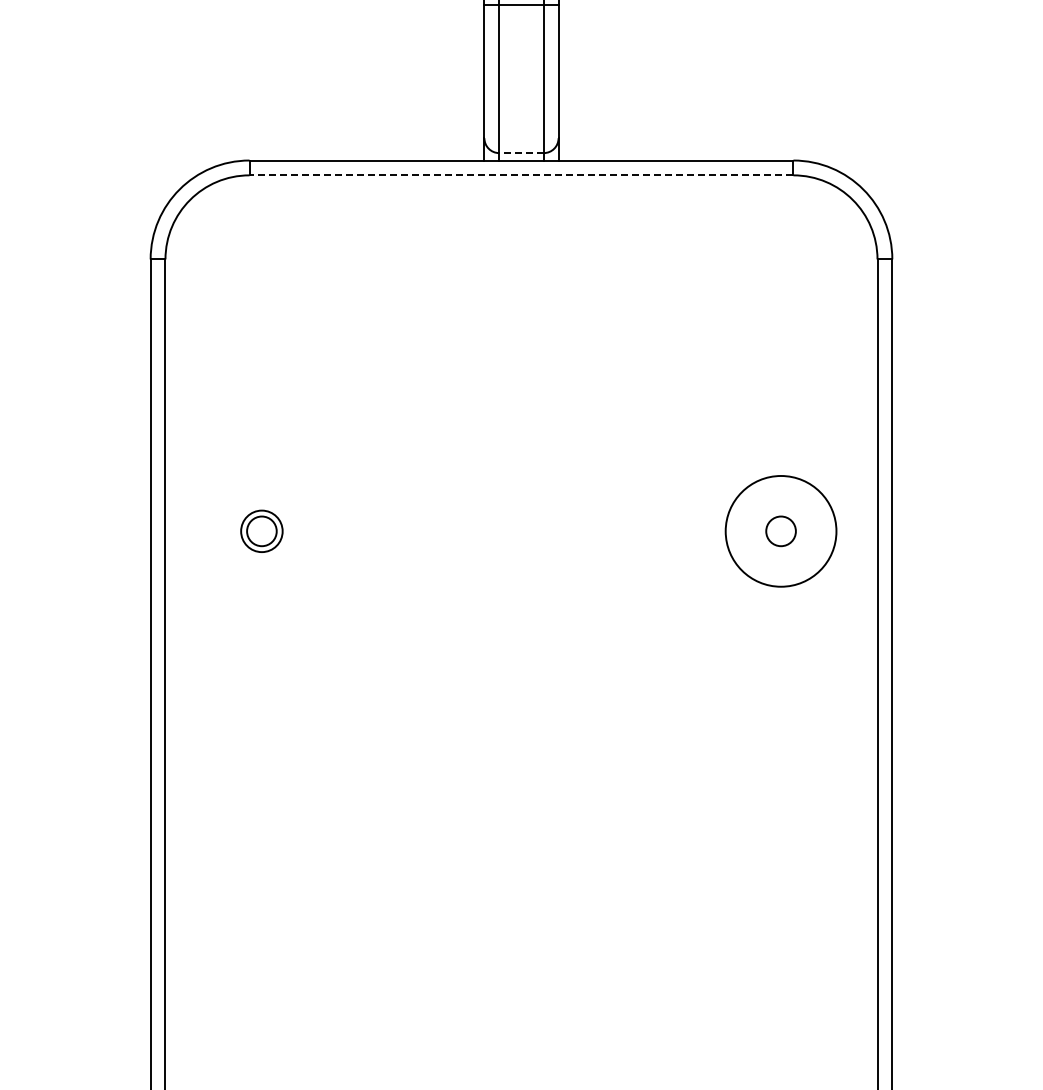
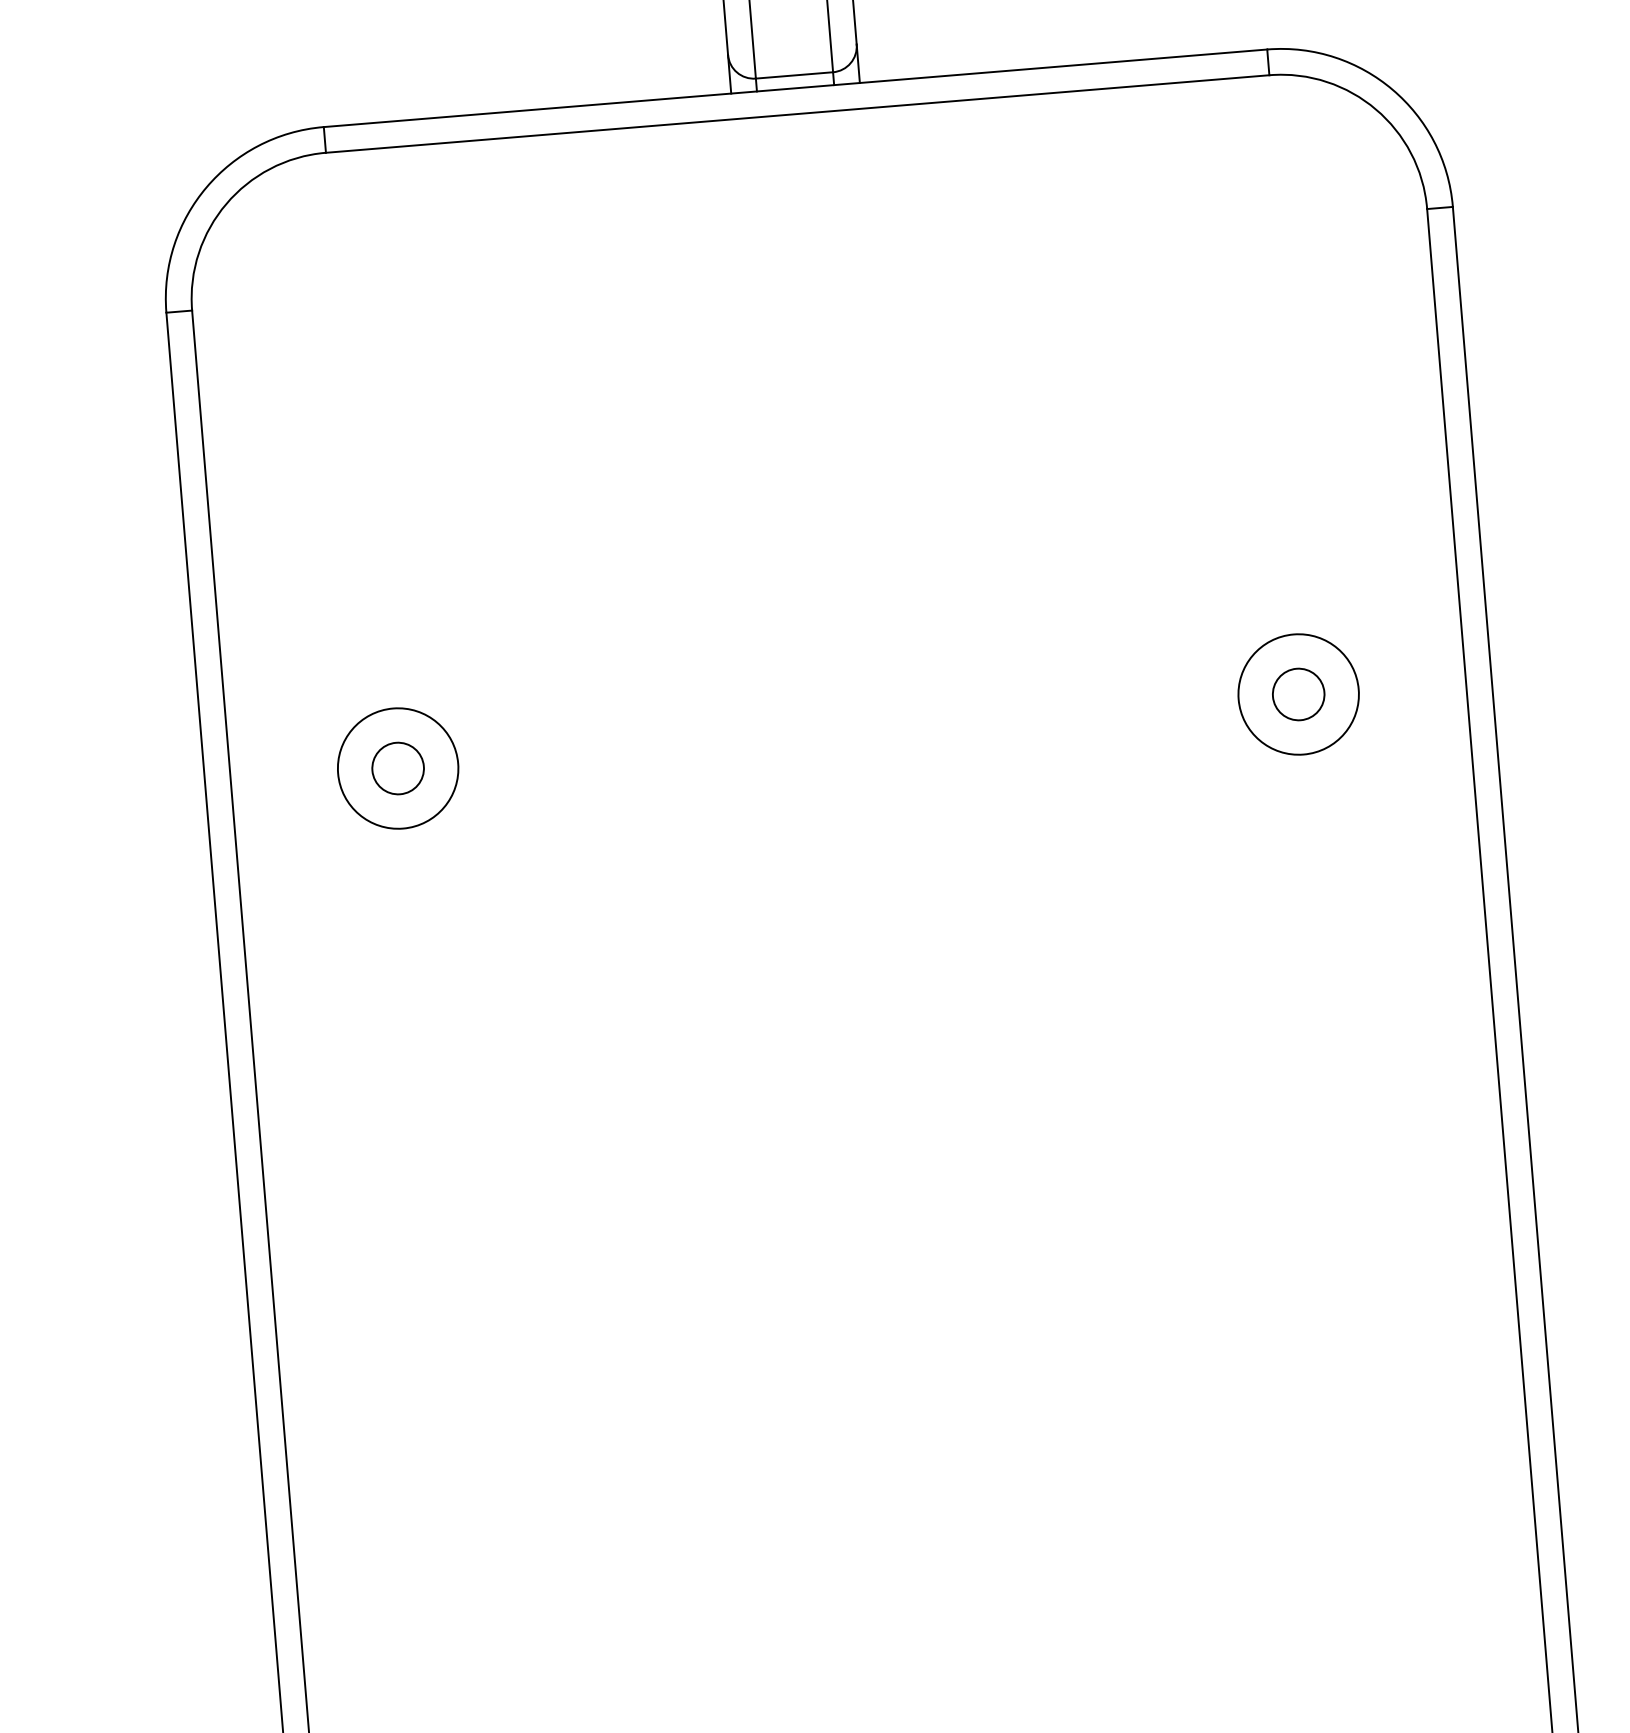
line: (521, 153) -> (794, 76), dashed -> solid
line: (521, 175) -> (797, 114), dashed -> solid
circle: (261, 530) -> (397, 767), size x1.67
circle: (780, 530) -> (1297, 693), size x0.62

